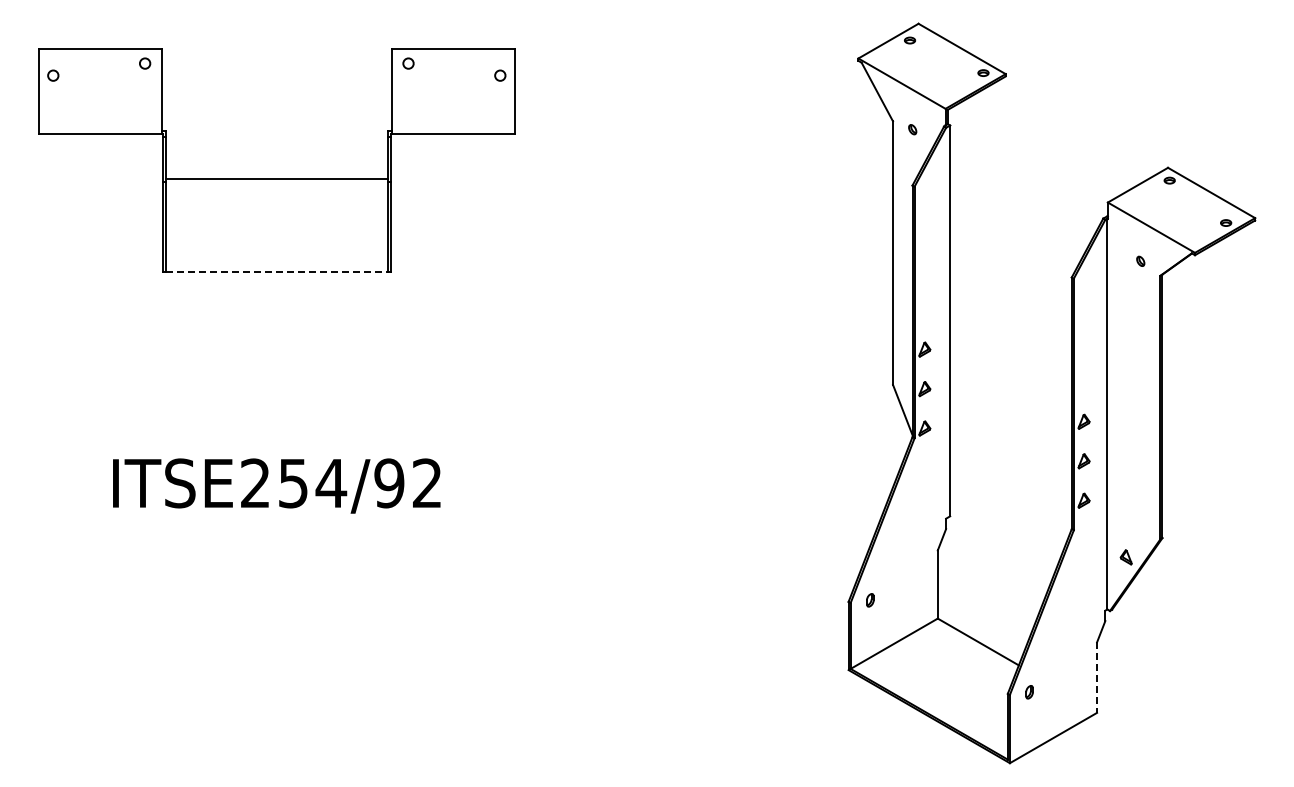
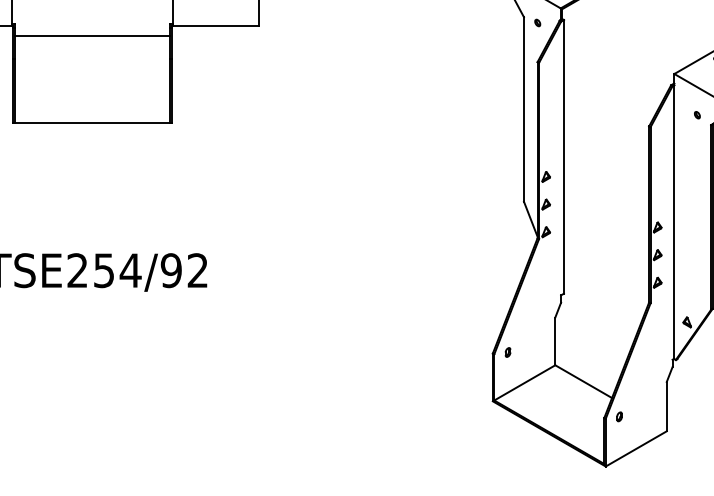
line: (276, 178) -> (92, 36), moved
line: (277, 272) -> (93, 122), dashed -> solid
line: (1097, 678) -> (667, 407), dashed -> solid

